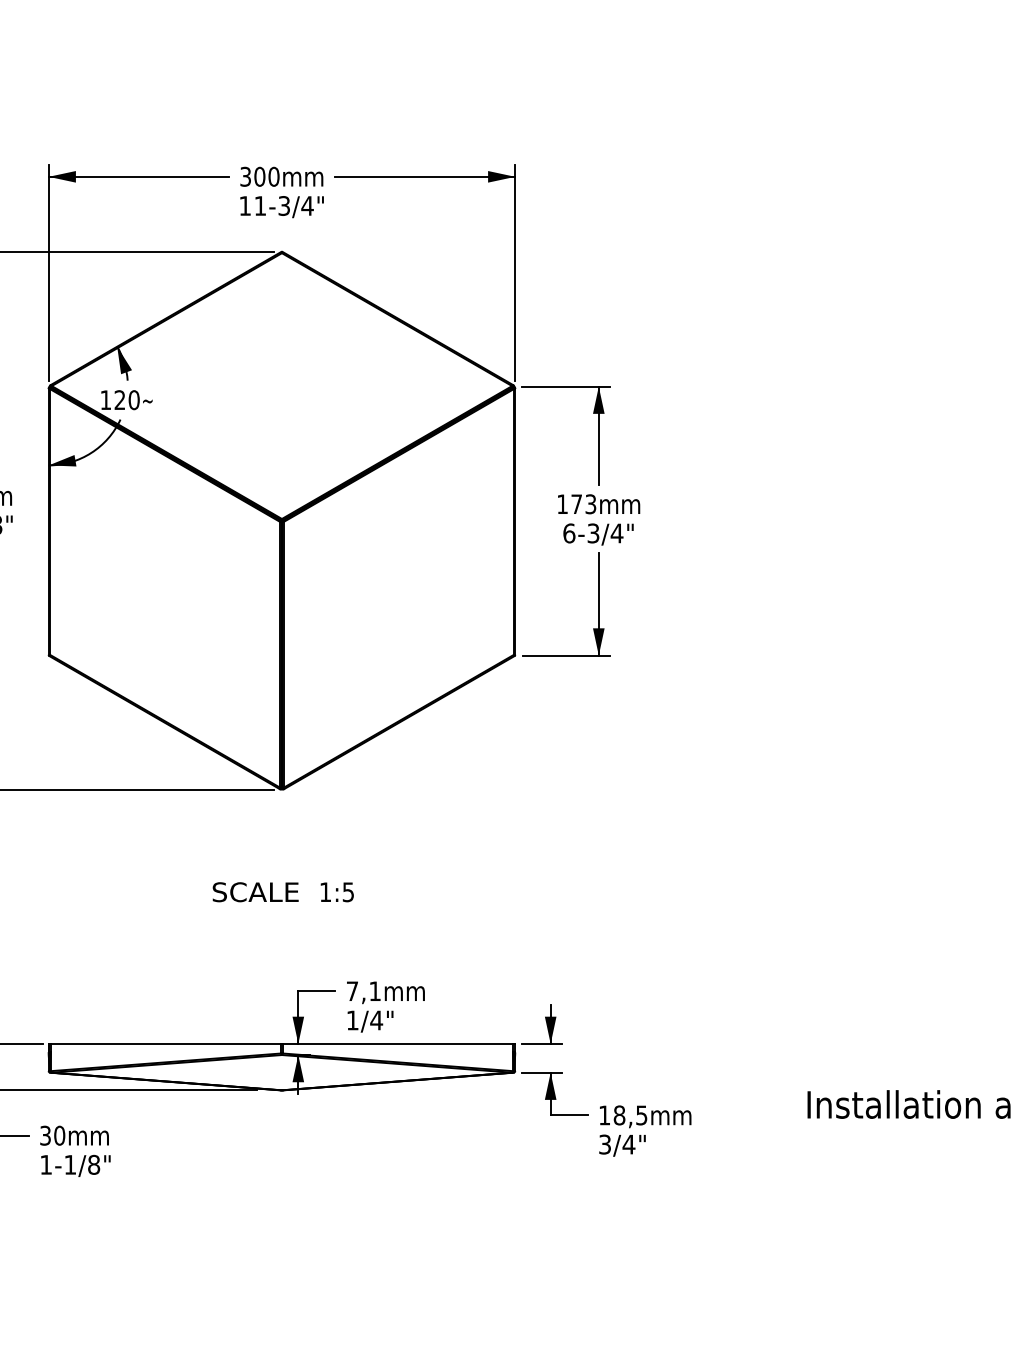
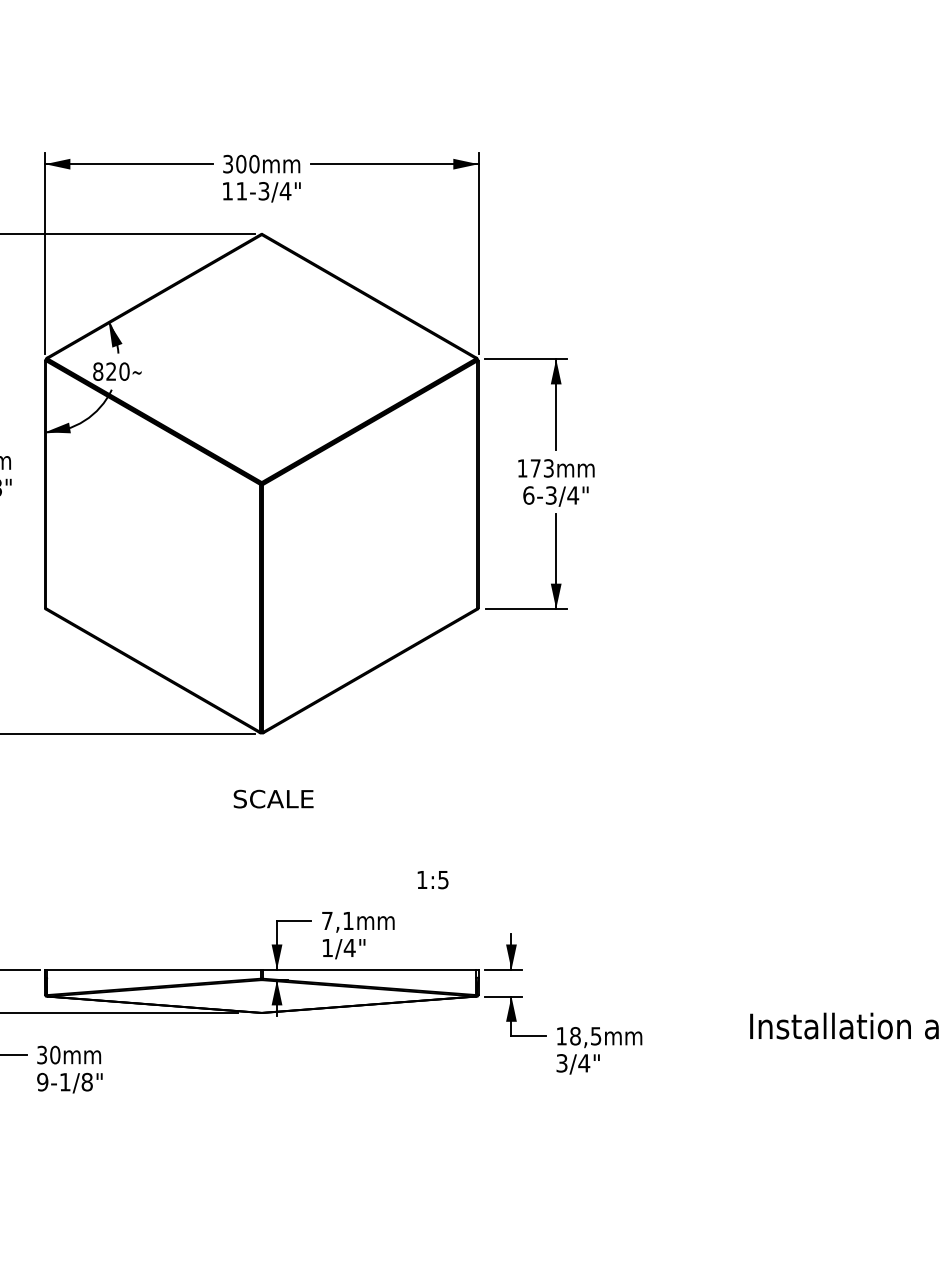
text: (105, 400) -> (97, 371), 120 -> 820
text: (255, 892) -> (273, 799), moved
text: (336, 892) -> (432, 880), moved
text: (46, 1164) -> (43, 1081), 1-1/8" -> 9-1/8"

